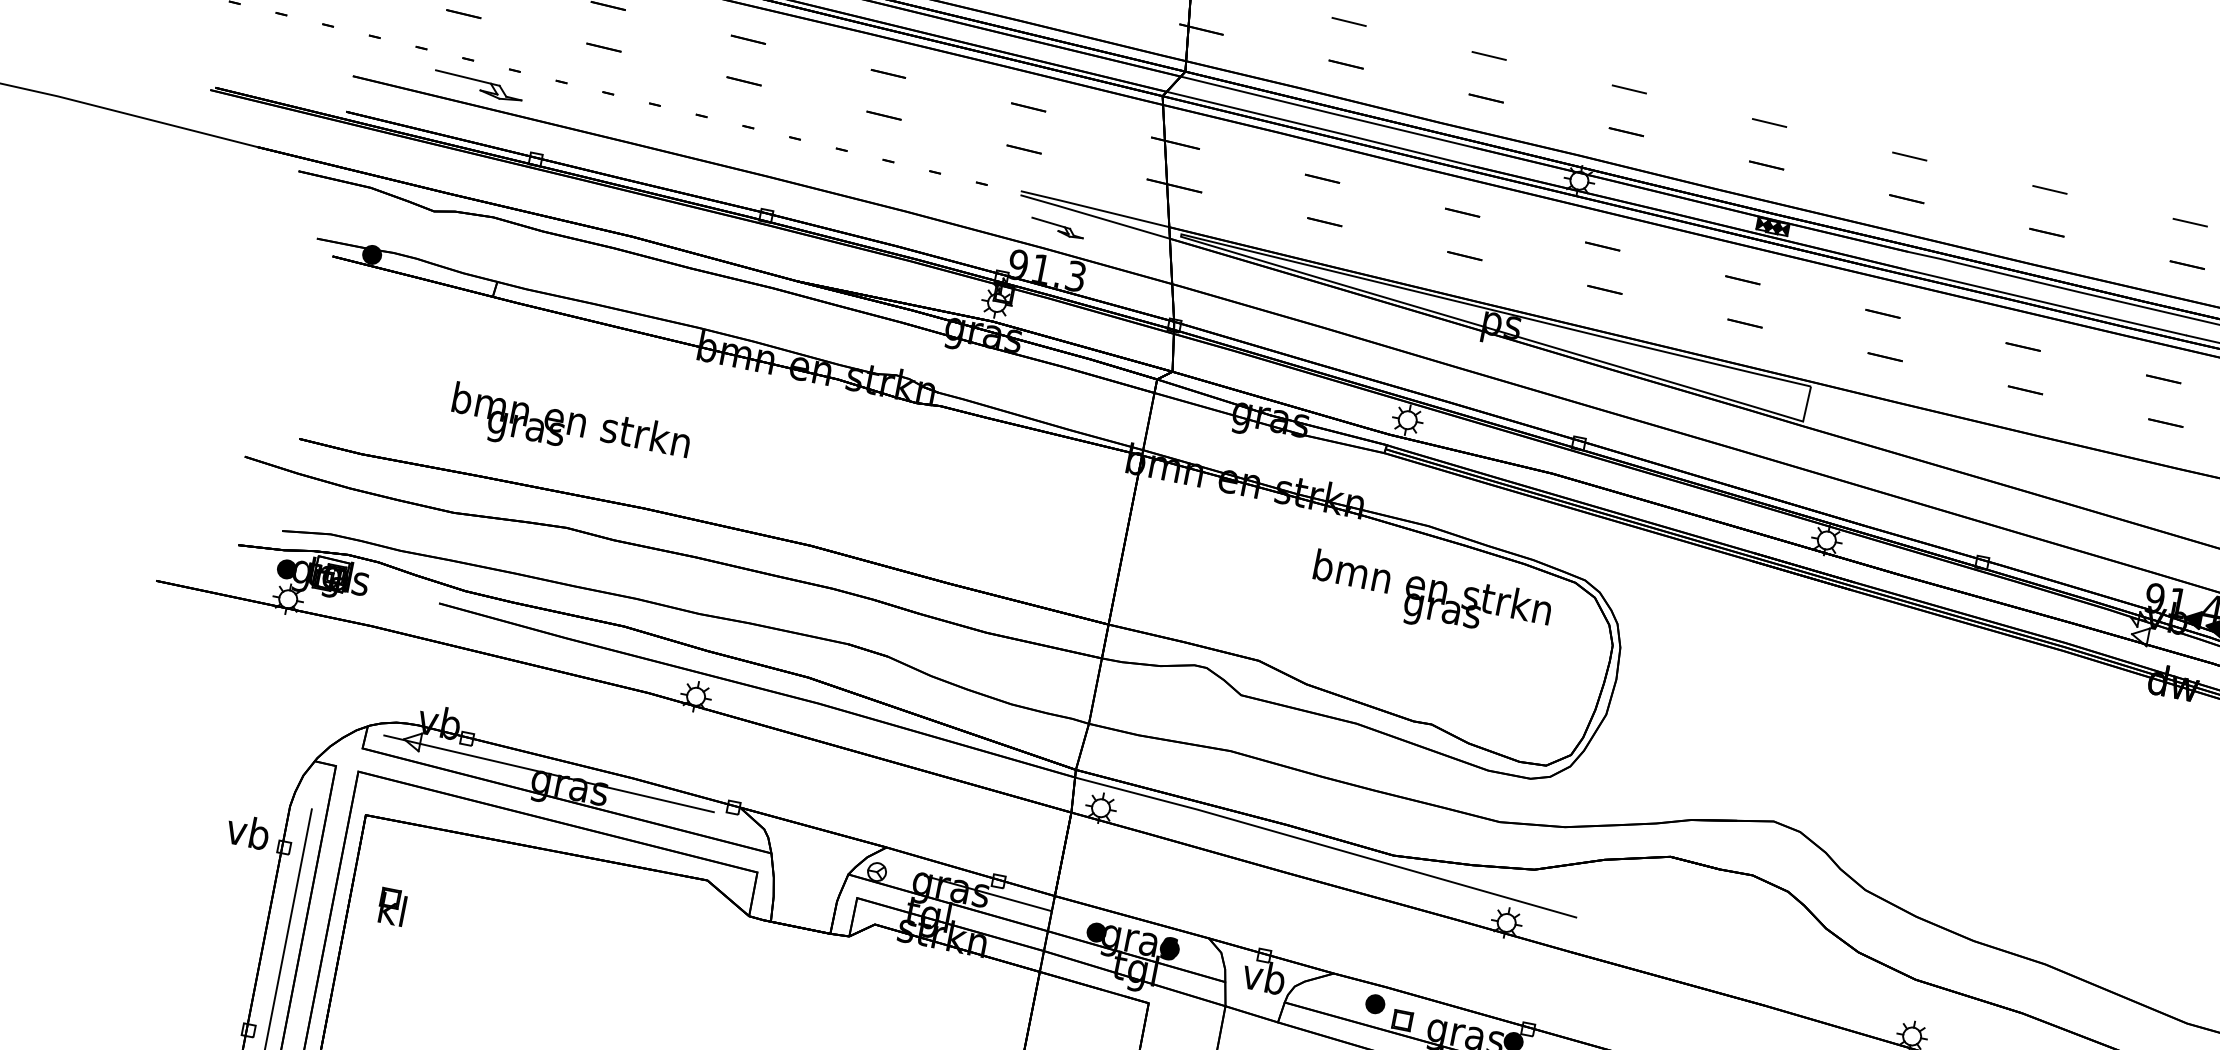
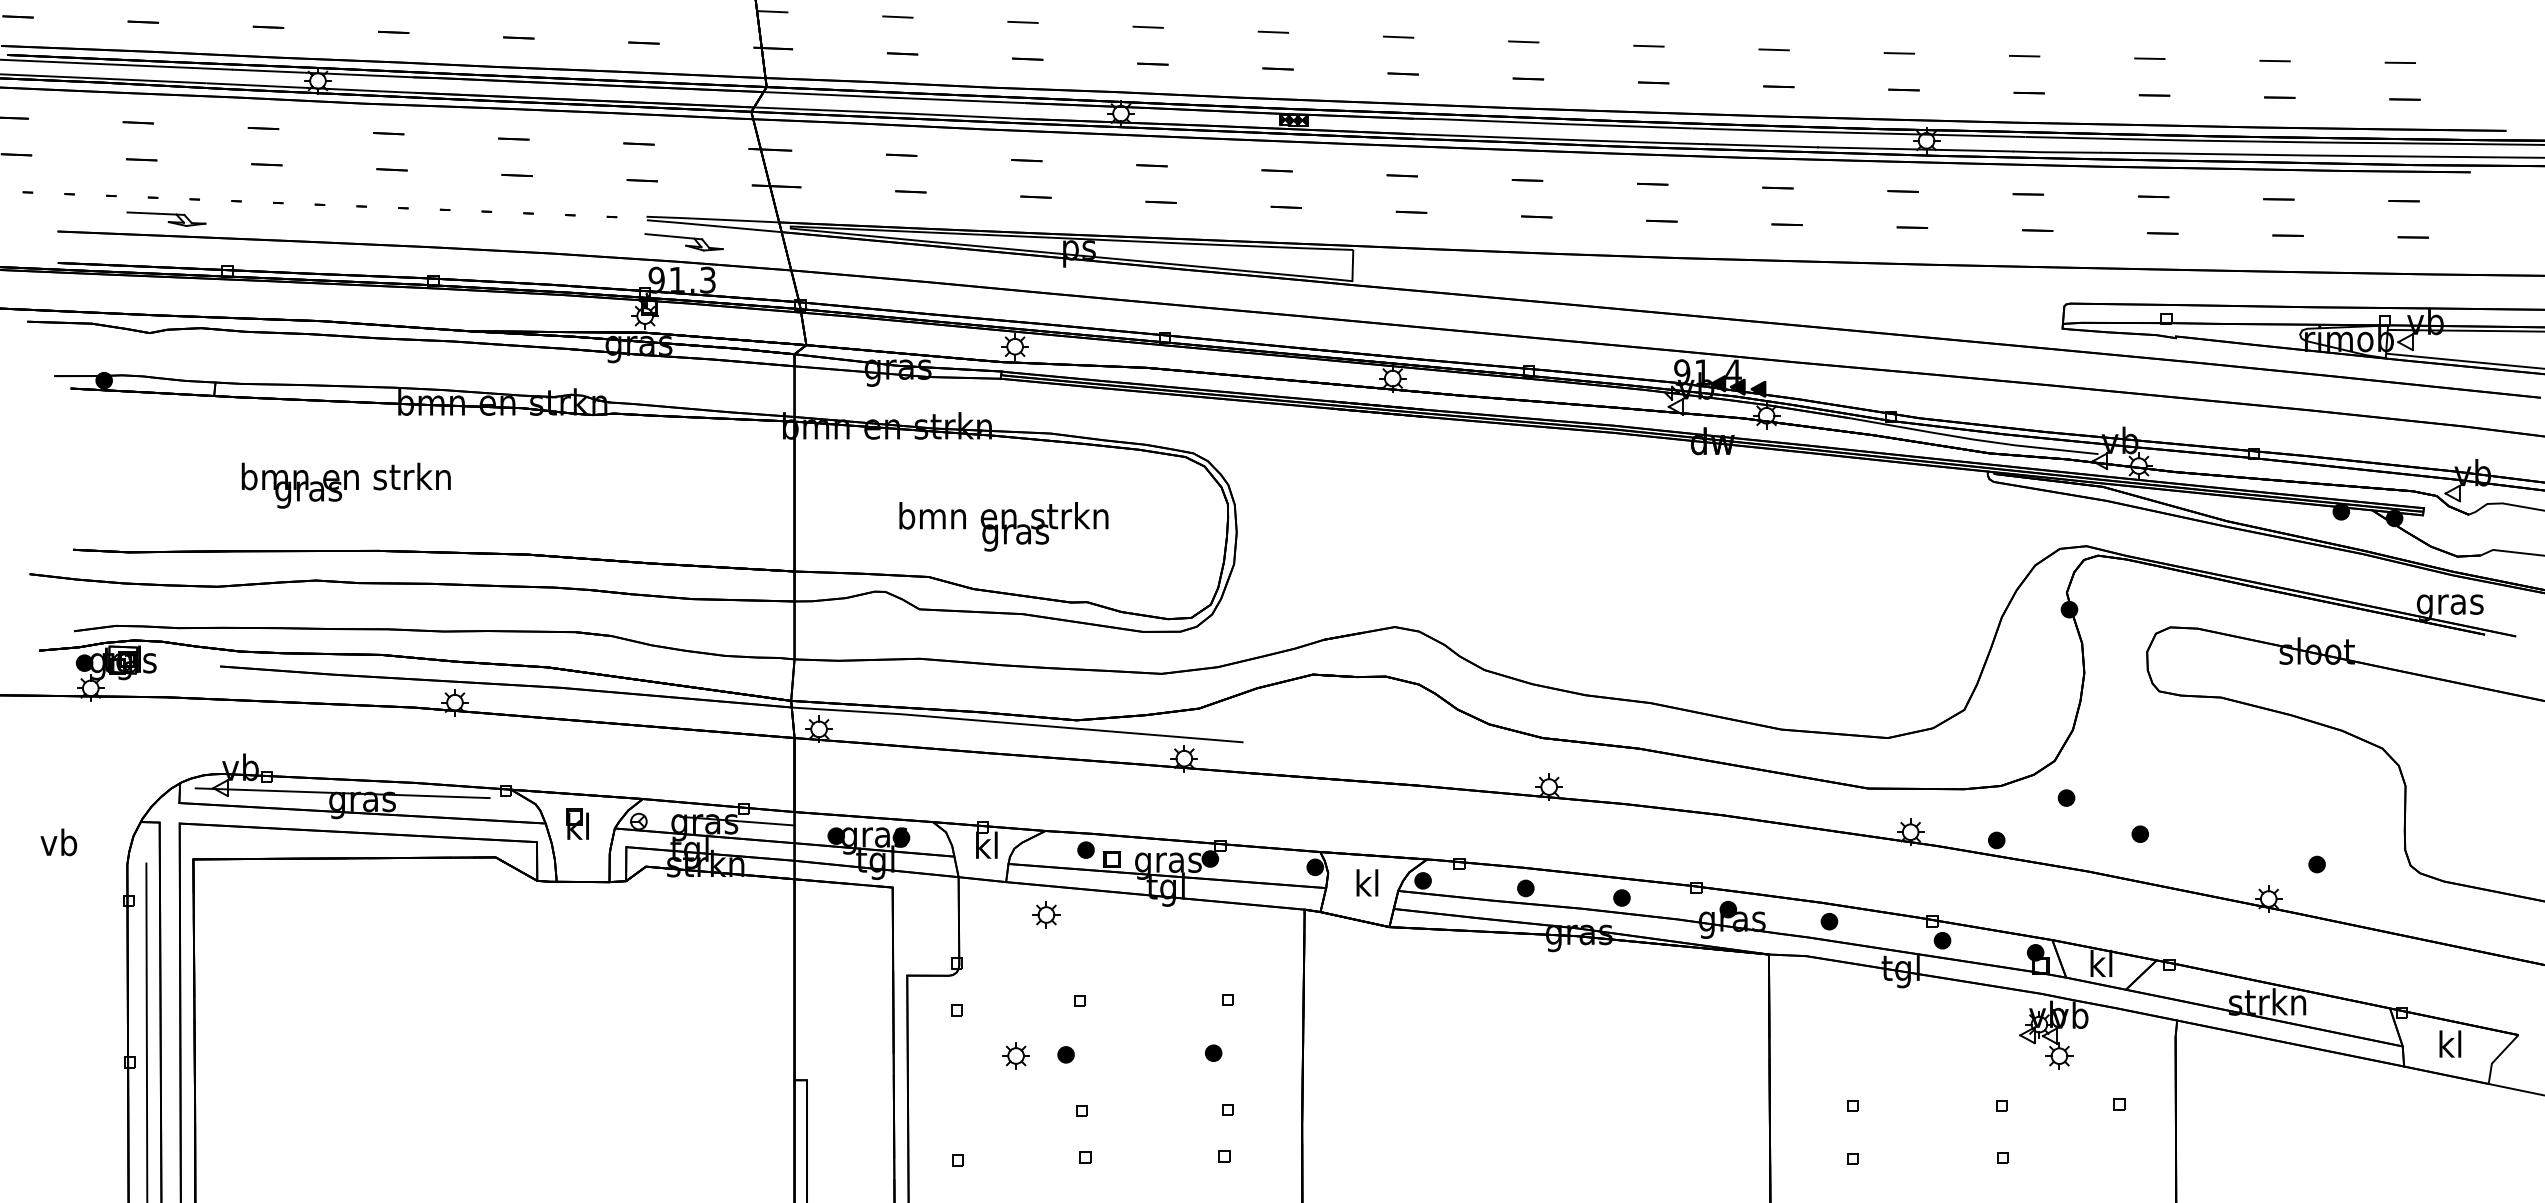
part: (1056, 228) -> (683, 242), size x1.67
text: (568, 429) -> (345, 485), moved
text: (1430, 599) -> (1003, 526), moved
text: (247, 831) -> (58, 842), moved
part: (392, 906) -> (577, 823), moved
text: (1264, 976) -> (986, 845), vb -> kl

